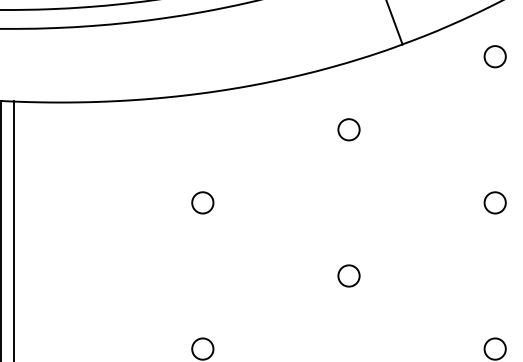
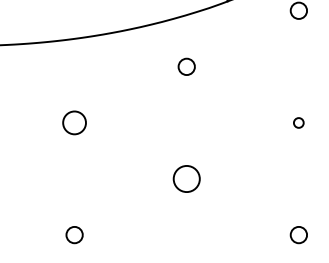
circle: (202, 202) -> (74, 122), size x1.4
circle: (494, 202) -> (298, 122), size x0.6
circle: (348, 275) -> (186, 178), size x1.6

